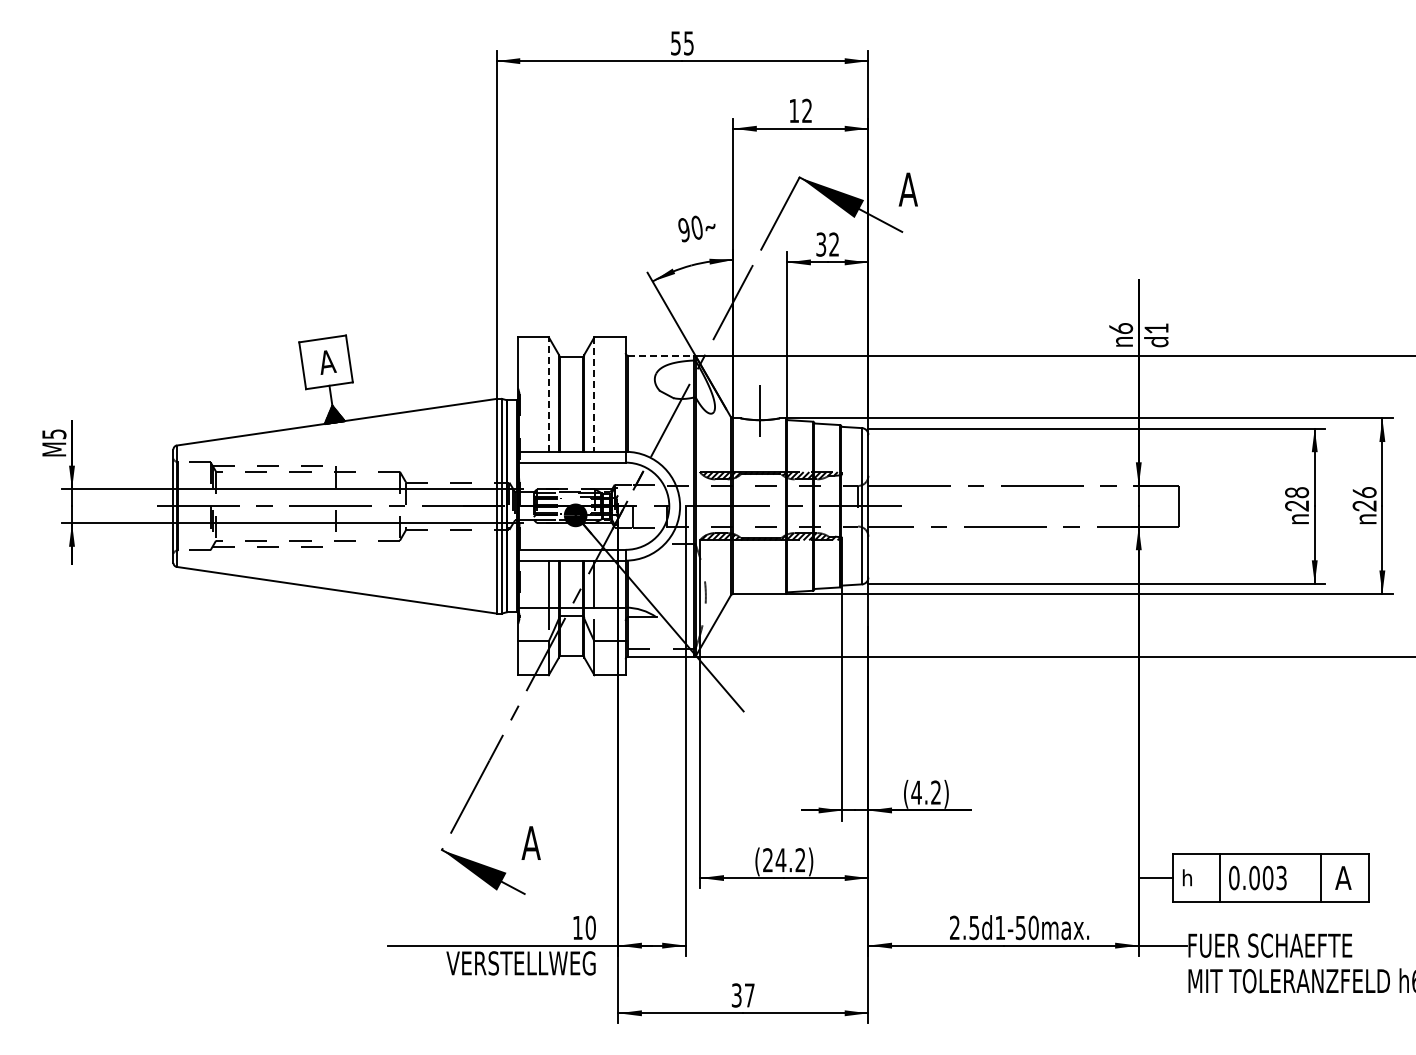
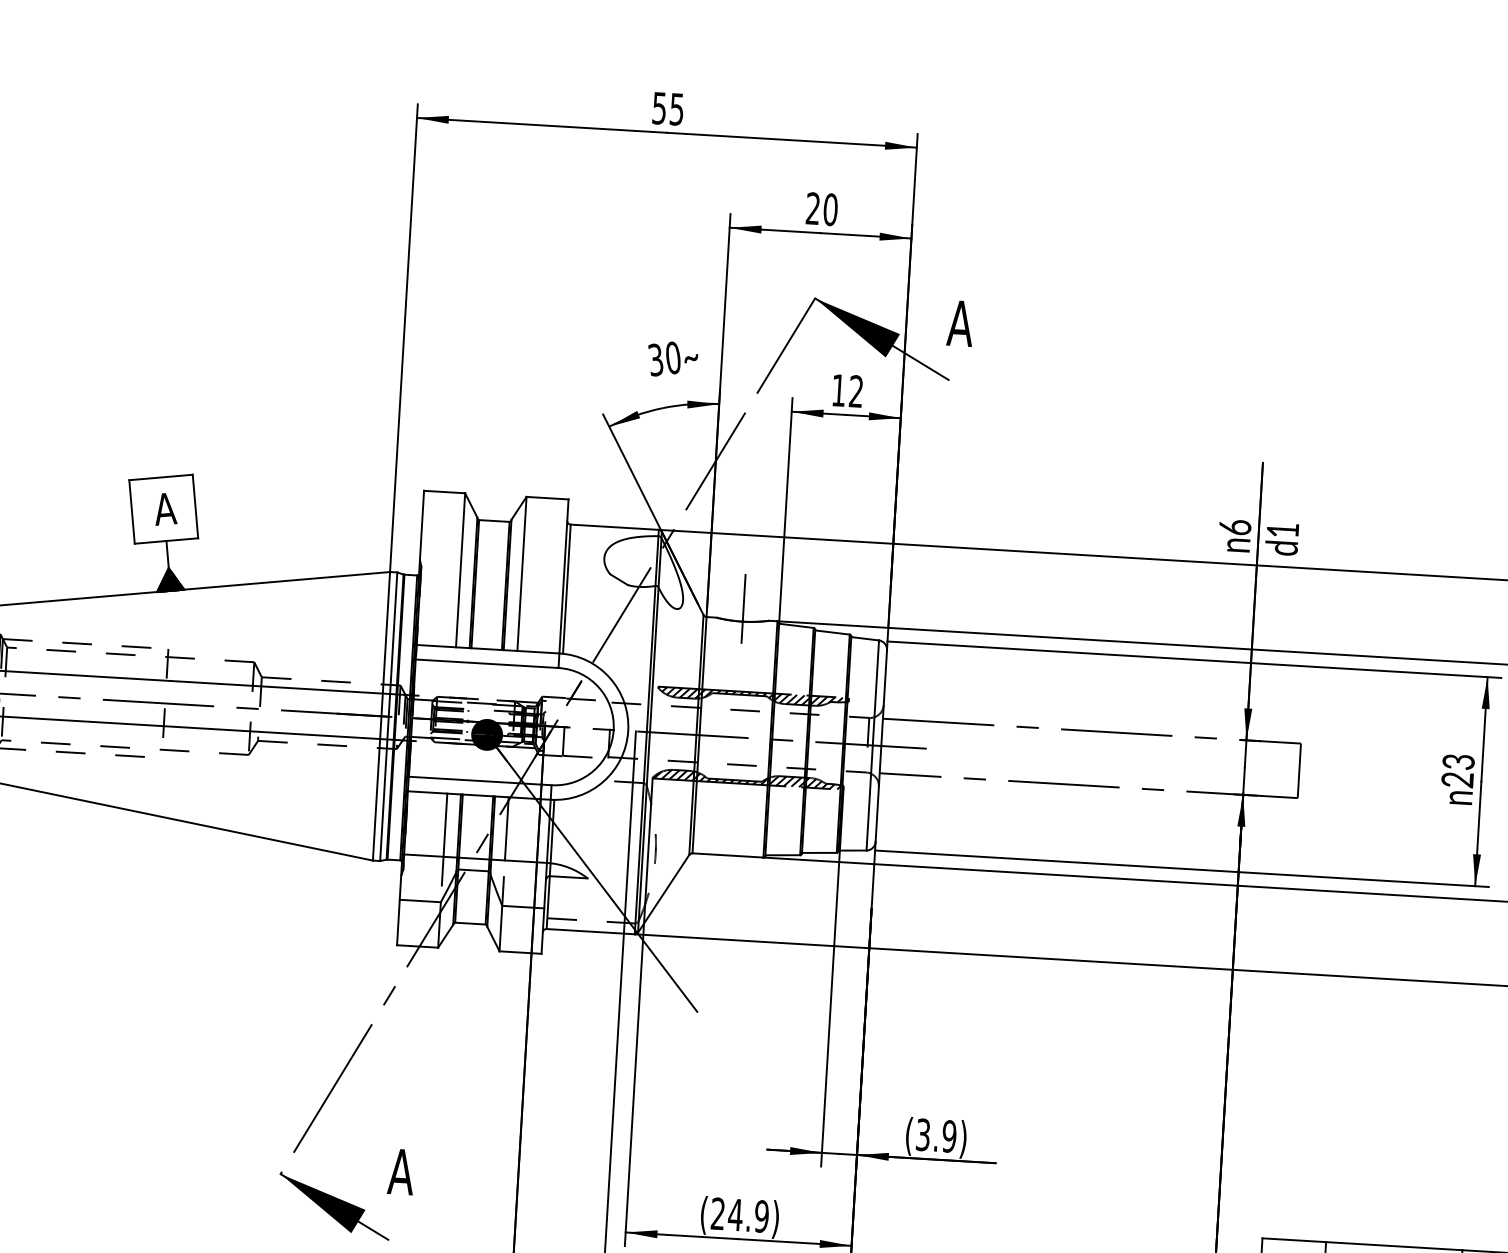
text: (800, 110) -> (821, 208), 12 -> 20
text: (684, 229) -> (656, 359), 90 -> 30
text: (821, 244) -> (839, 390), 32 -> 12
line: (661, 355) -> (615, 526), dashed -> solid
line: (548, 394) -> (460, 570), dashed -> solid
line: (594, 395) -> (521, 575), dashed -> solid
text: (1296, 492) -> (1457, 761), 28 -> 23
text: (926, 792) -> (936, 1135), (4.2) -> (3.9)
text: (800, 860) -> (761, 1216), (24.2) -> (24.9)

